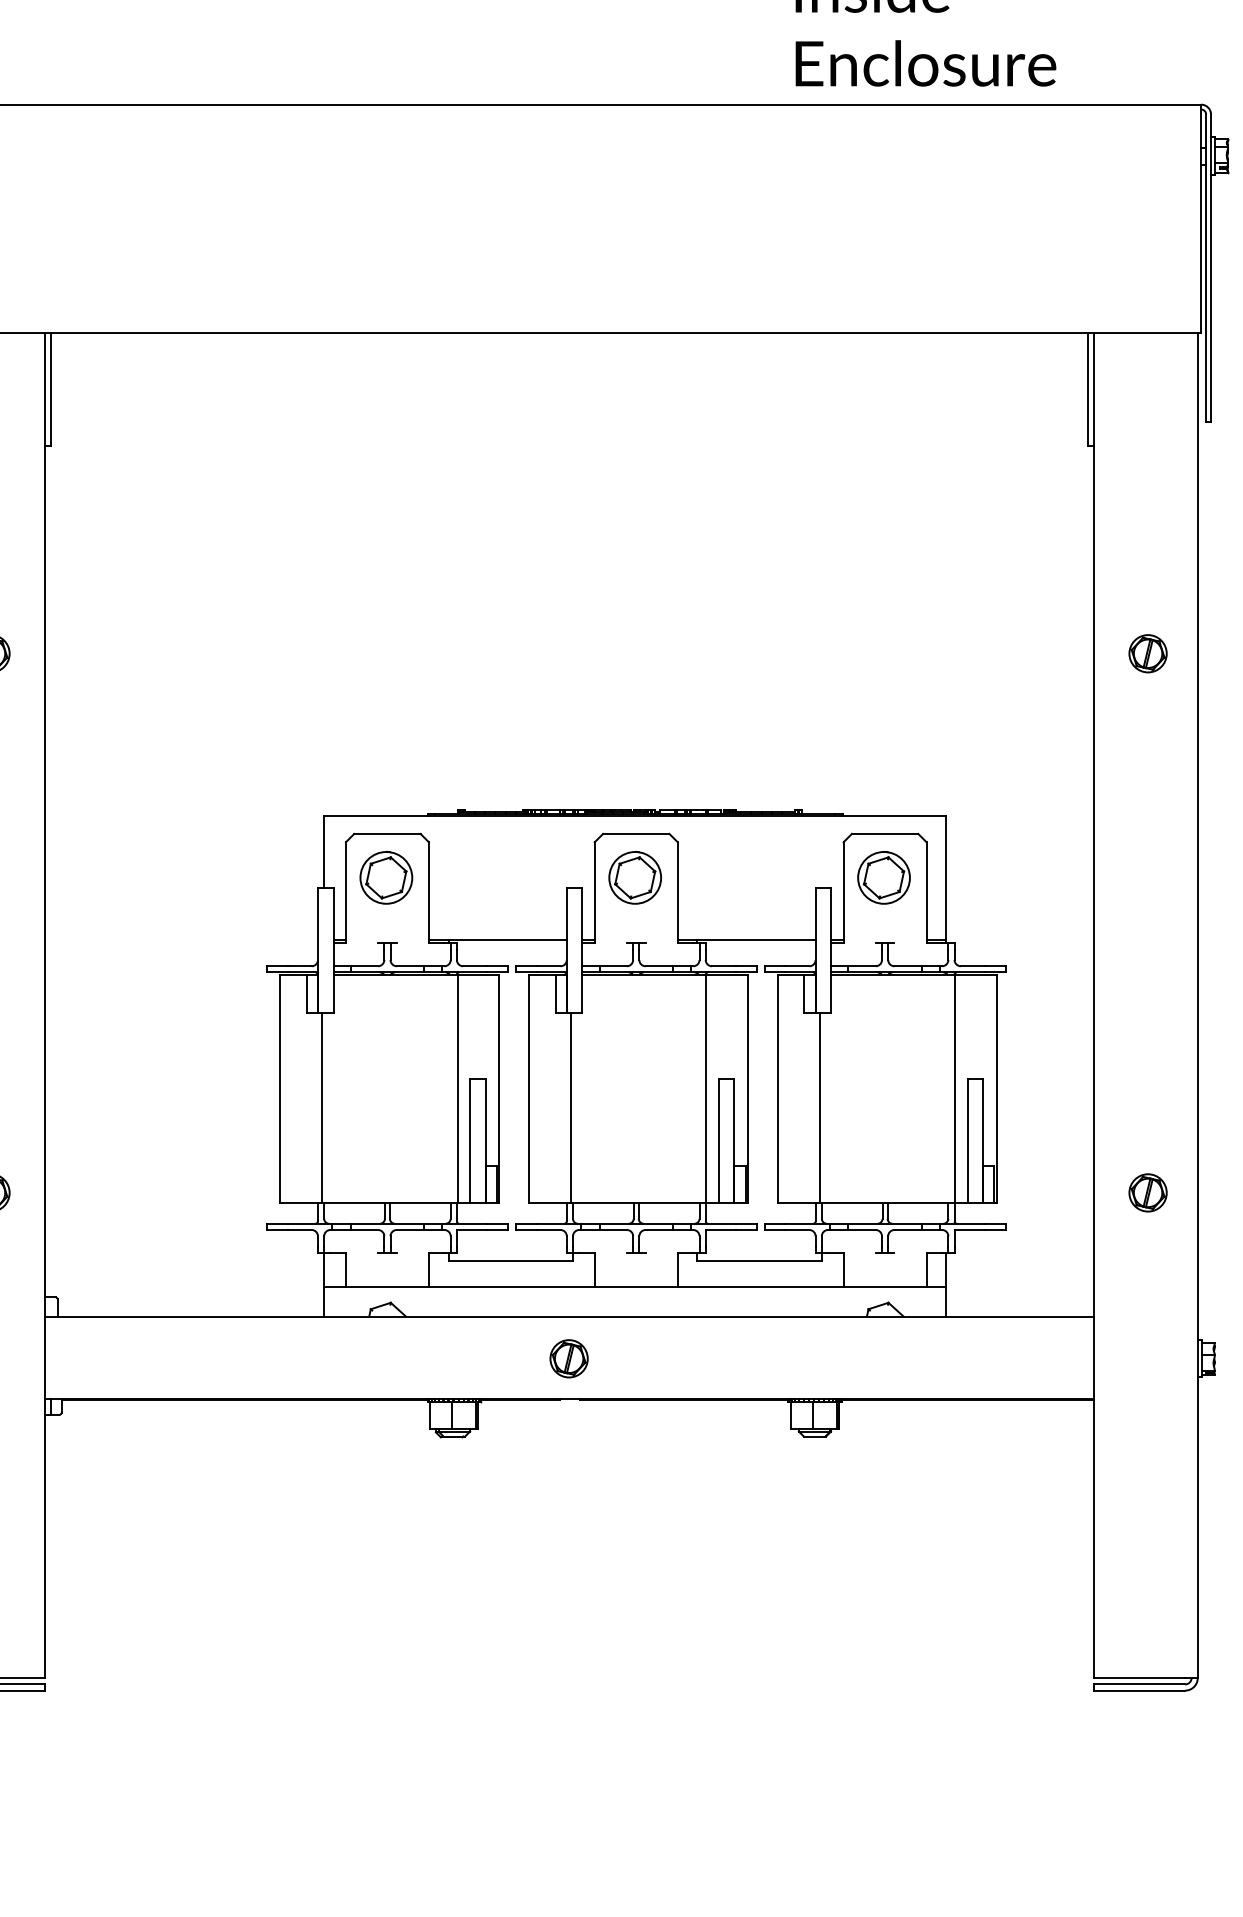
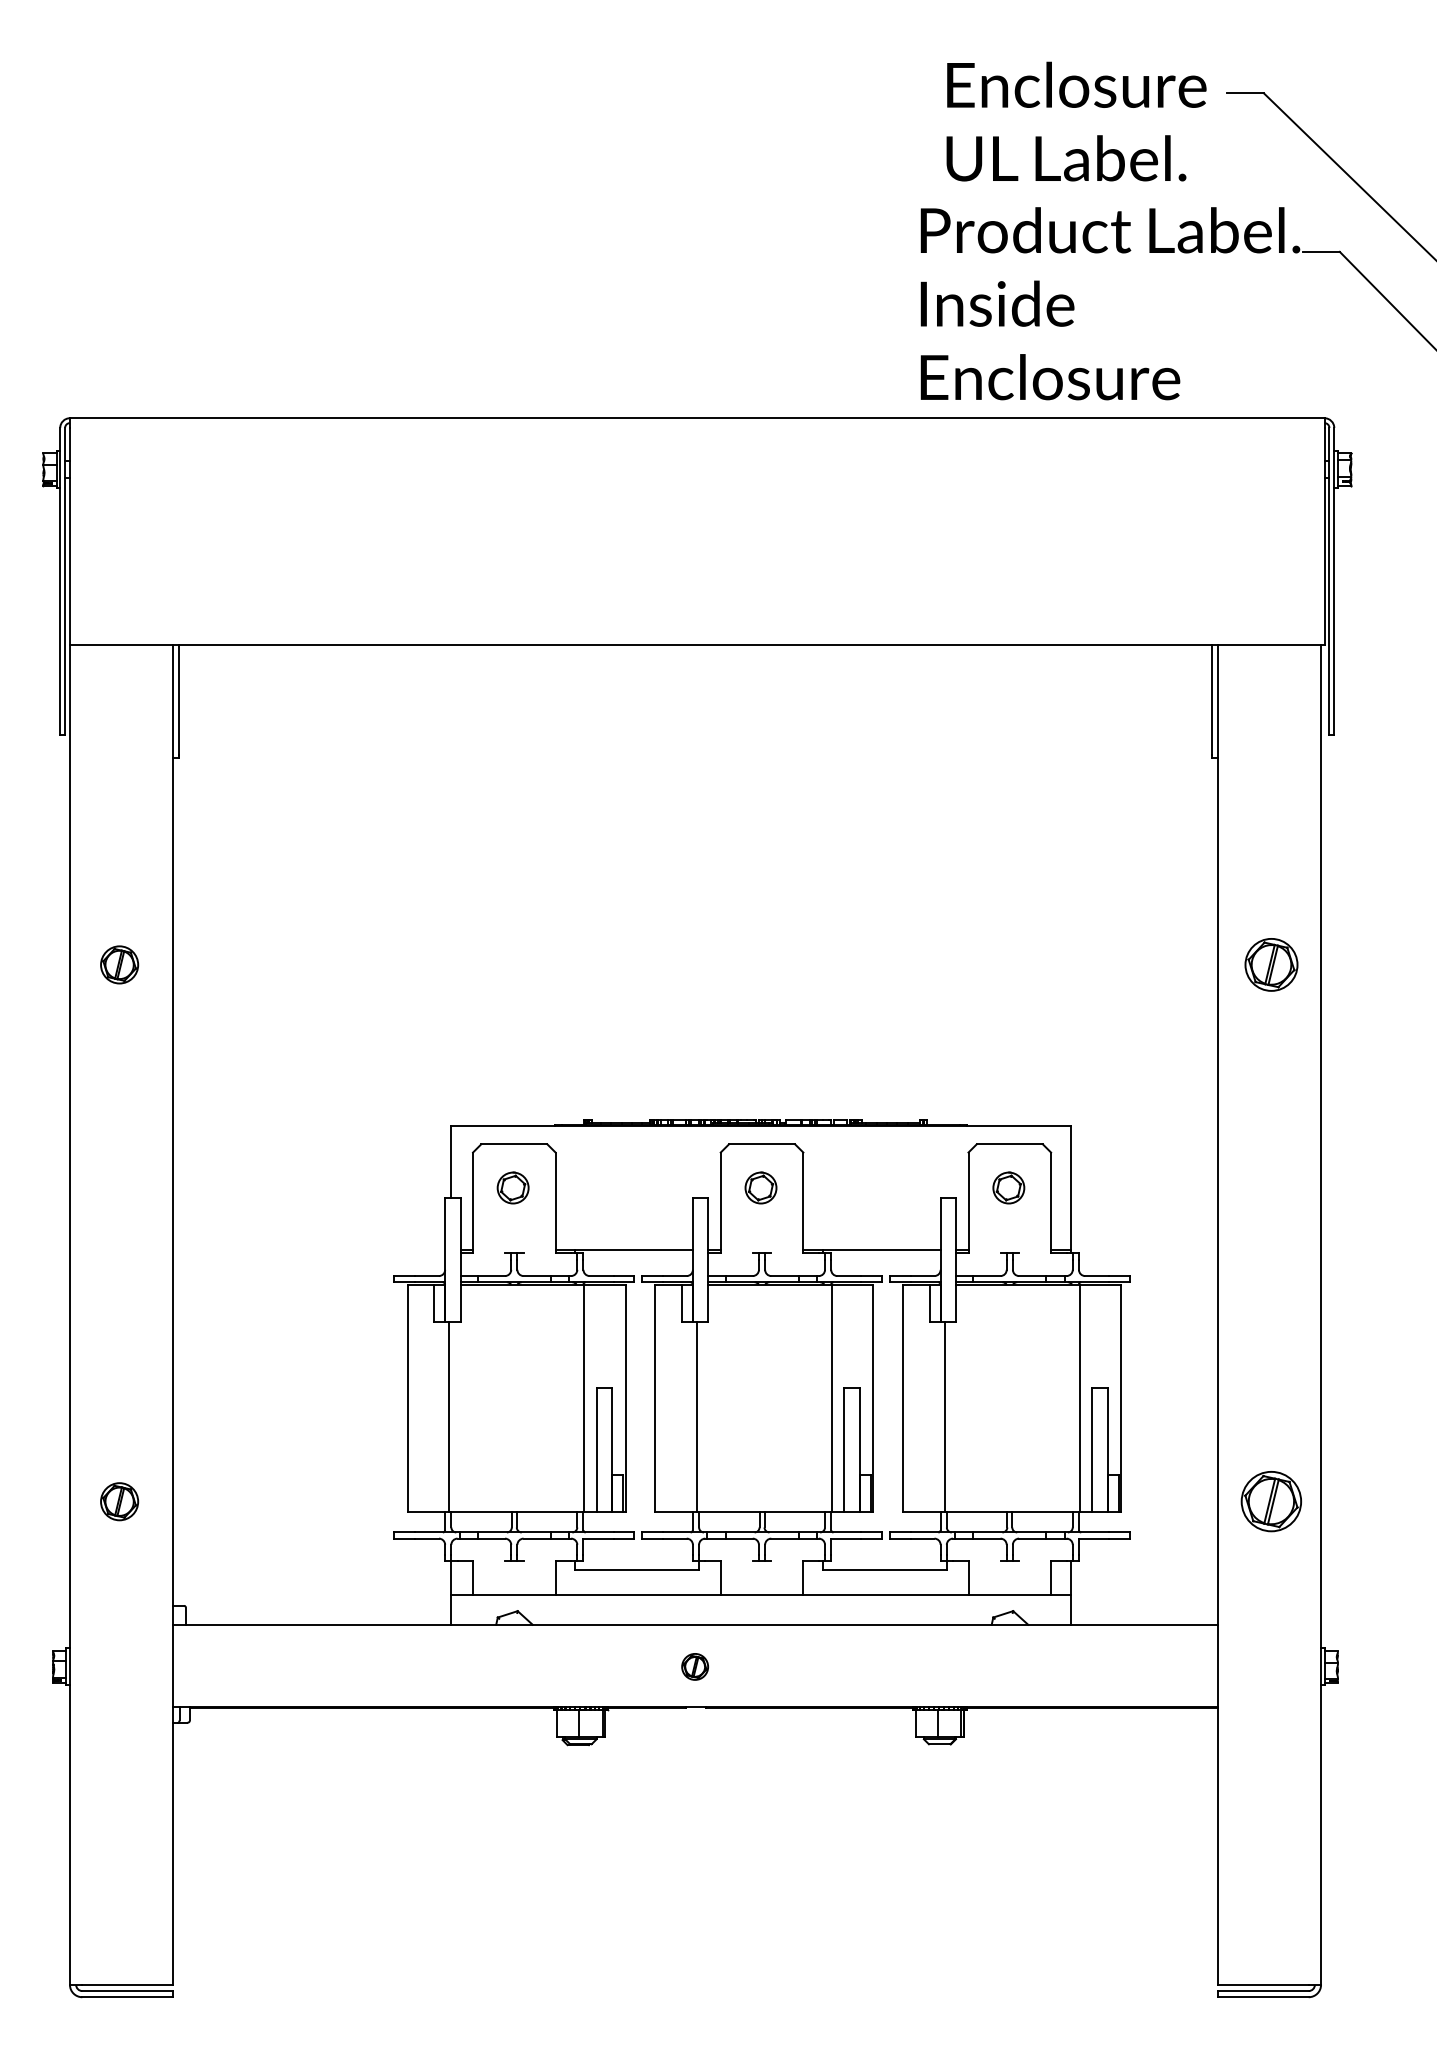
part: (1147, 653) -> (1271, 964), size x1.4
part: (385, 877) -> (512, 1187), size x0.6
part: (634, 877) -> (760, 1187), size x0.6
part: (883, 877) -> (1008, 1187), size x0.6
part: (1147, 1192) -> (1271, 1501), size x1.6
part: (568, 1358) -> (694, 1666), size x0.7

